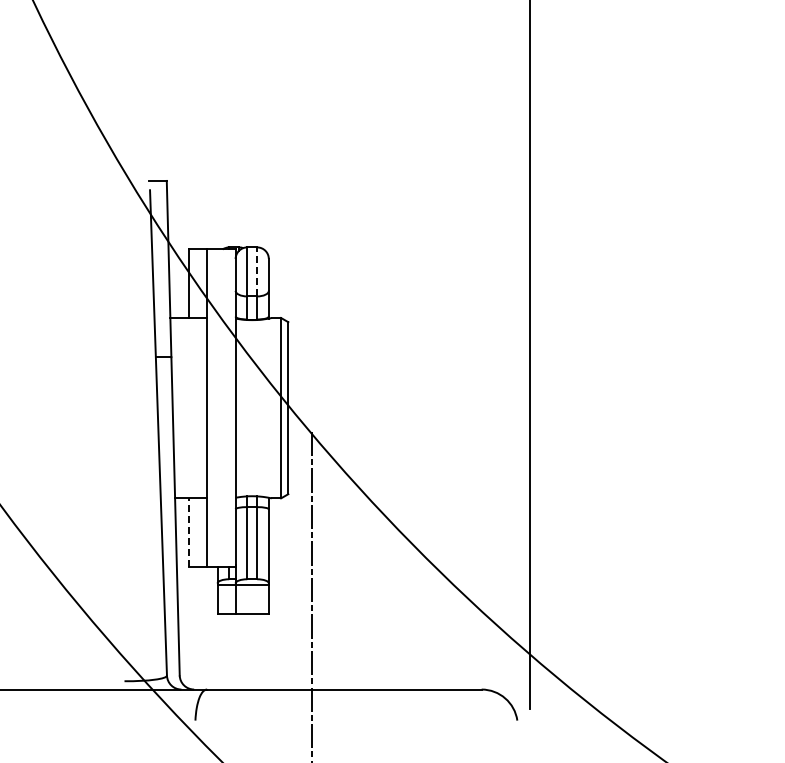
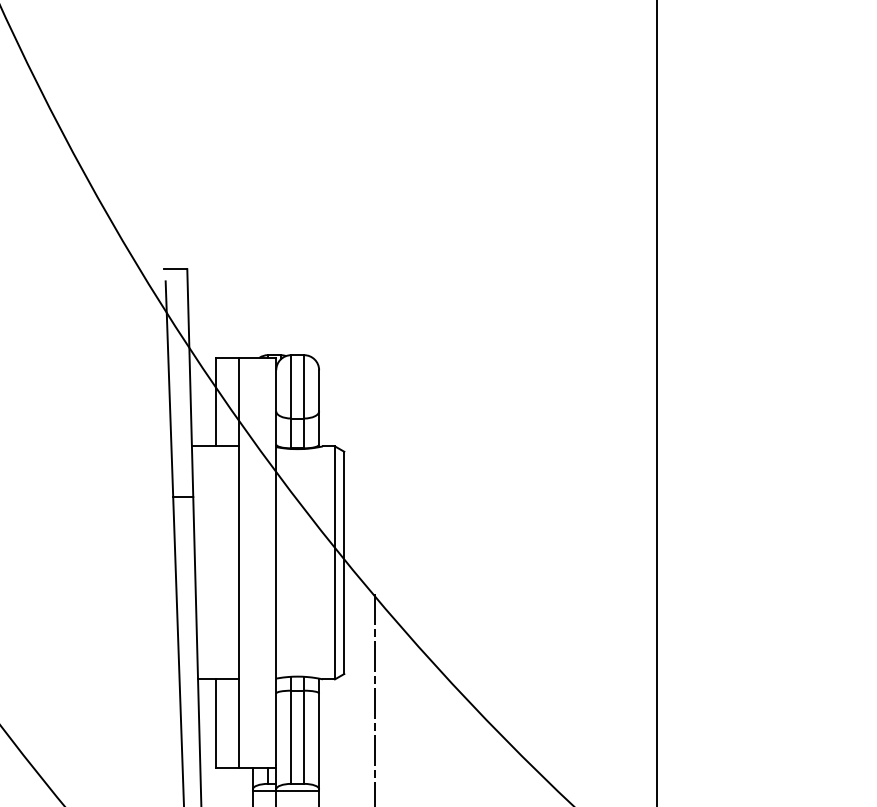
line: (257, 271) -> (304, 386), dashed -> solid
line: (188, 532) -> (215, 723), dashed -> solid

